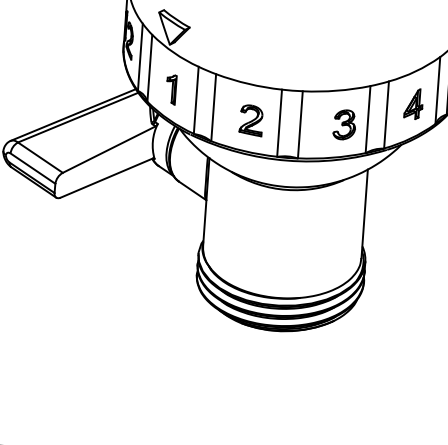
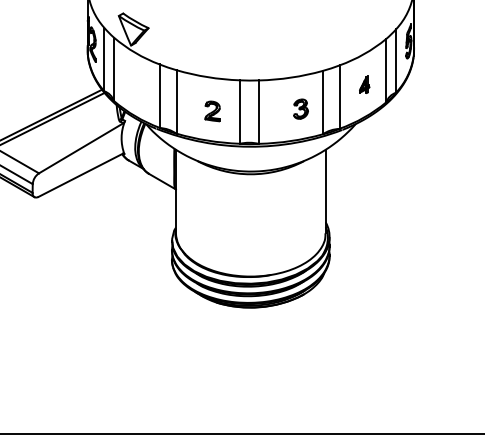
part: (171, 89) -> (135, 87), removed
part: (413, 103) -> (364, 84), size x0.6
part: (250, 120) -> (212, 111), size x0.7
part: (344, 124) -> (300, 108), size x0.7

